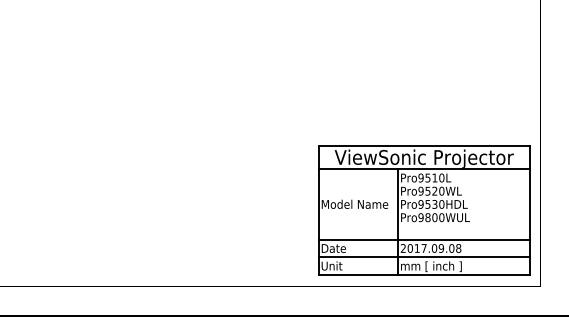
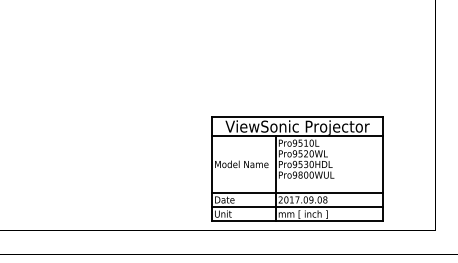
part: (424, 209) -> (297, 168), moved

